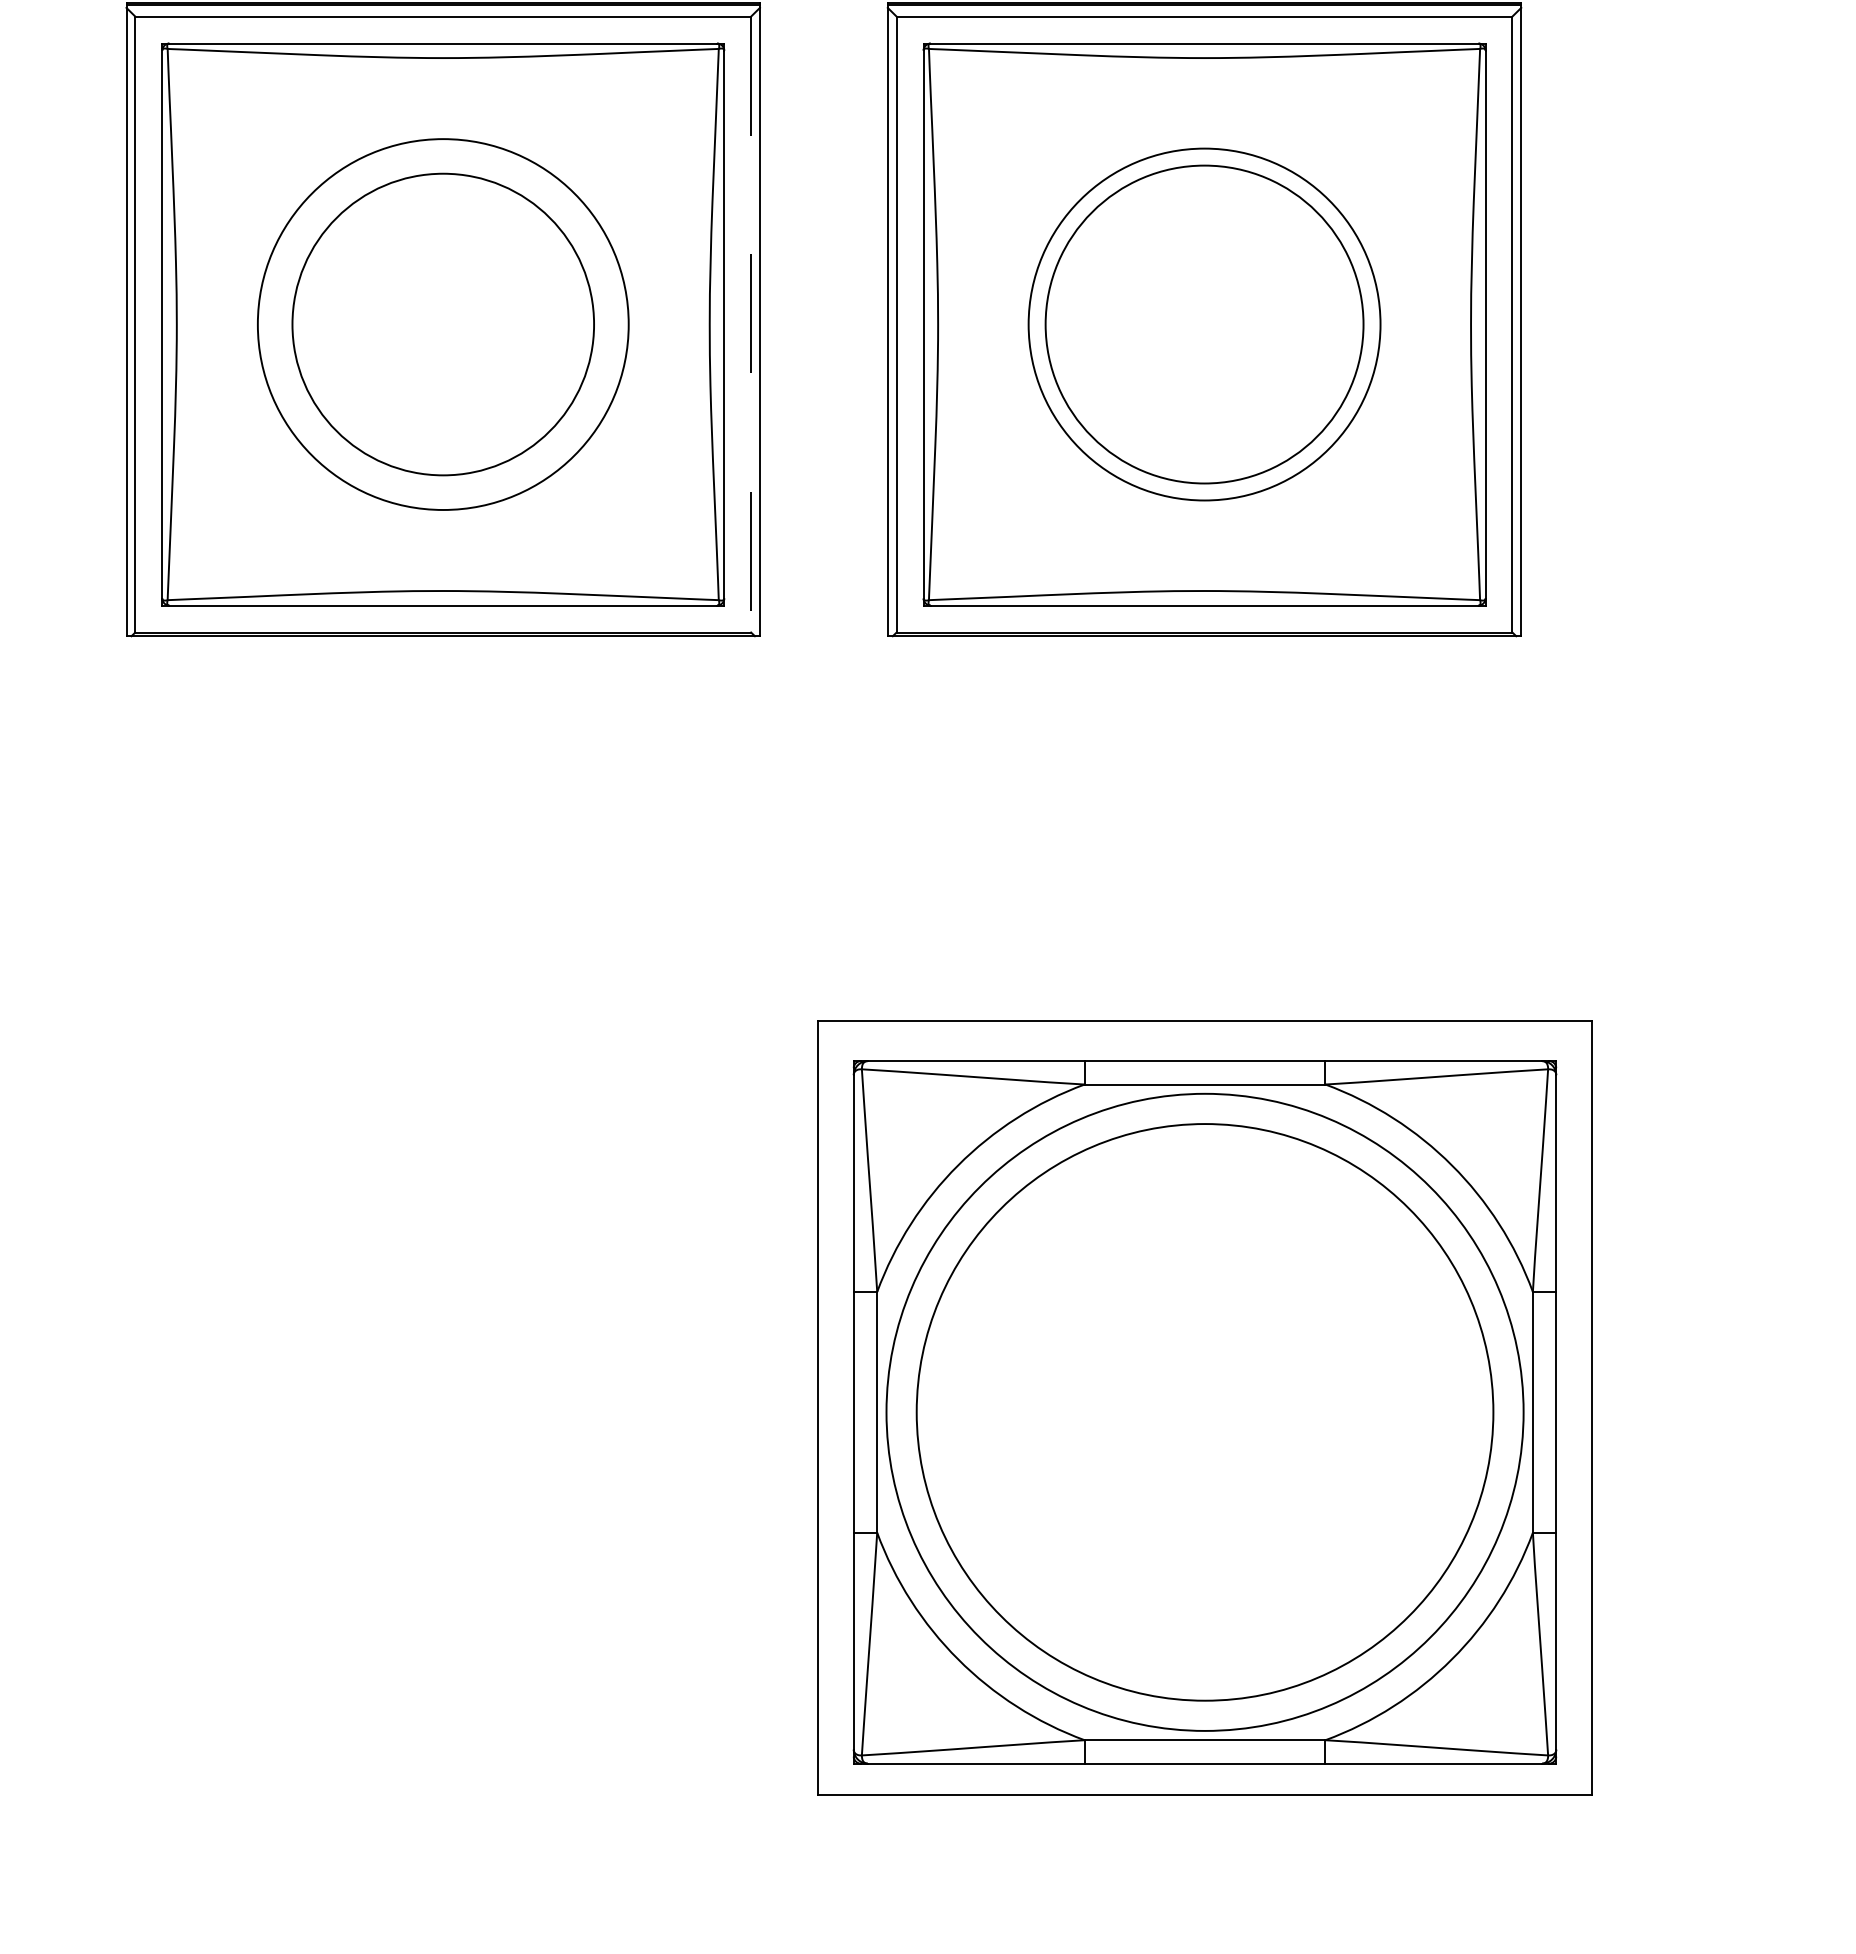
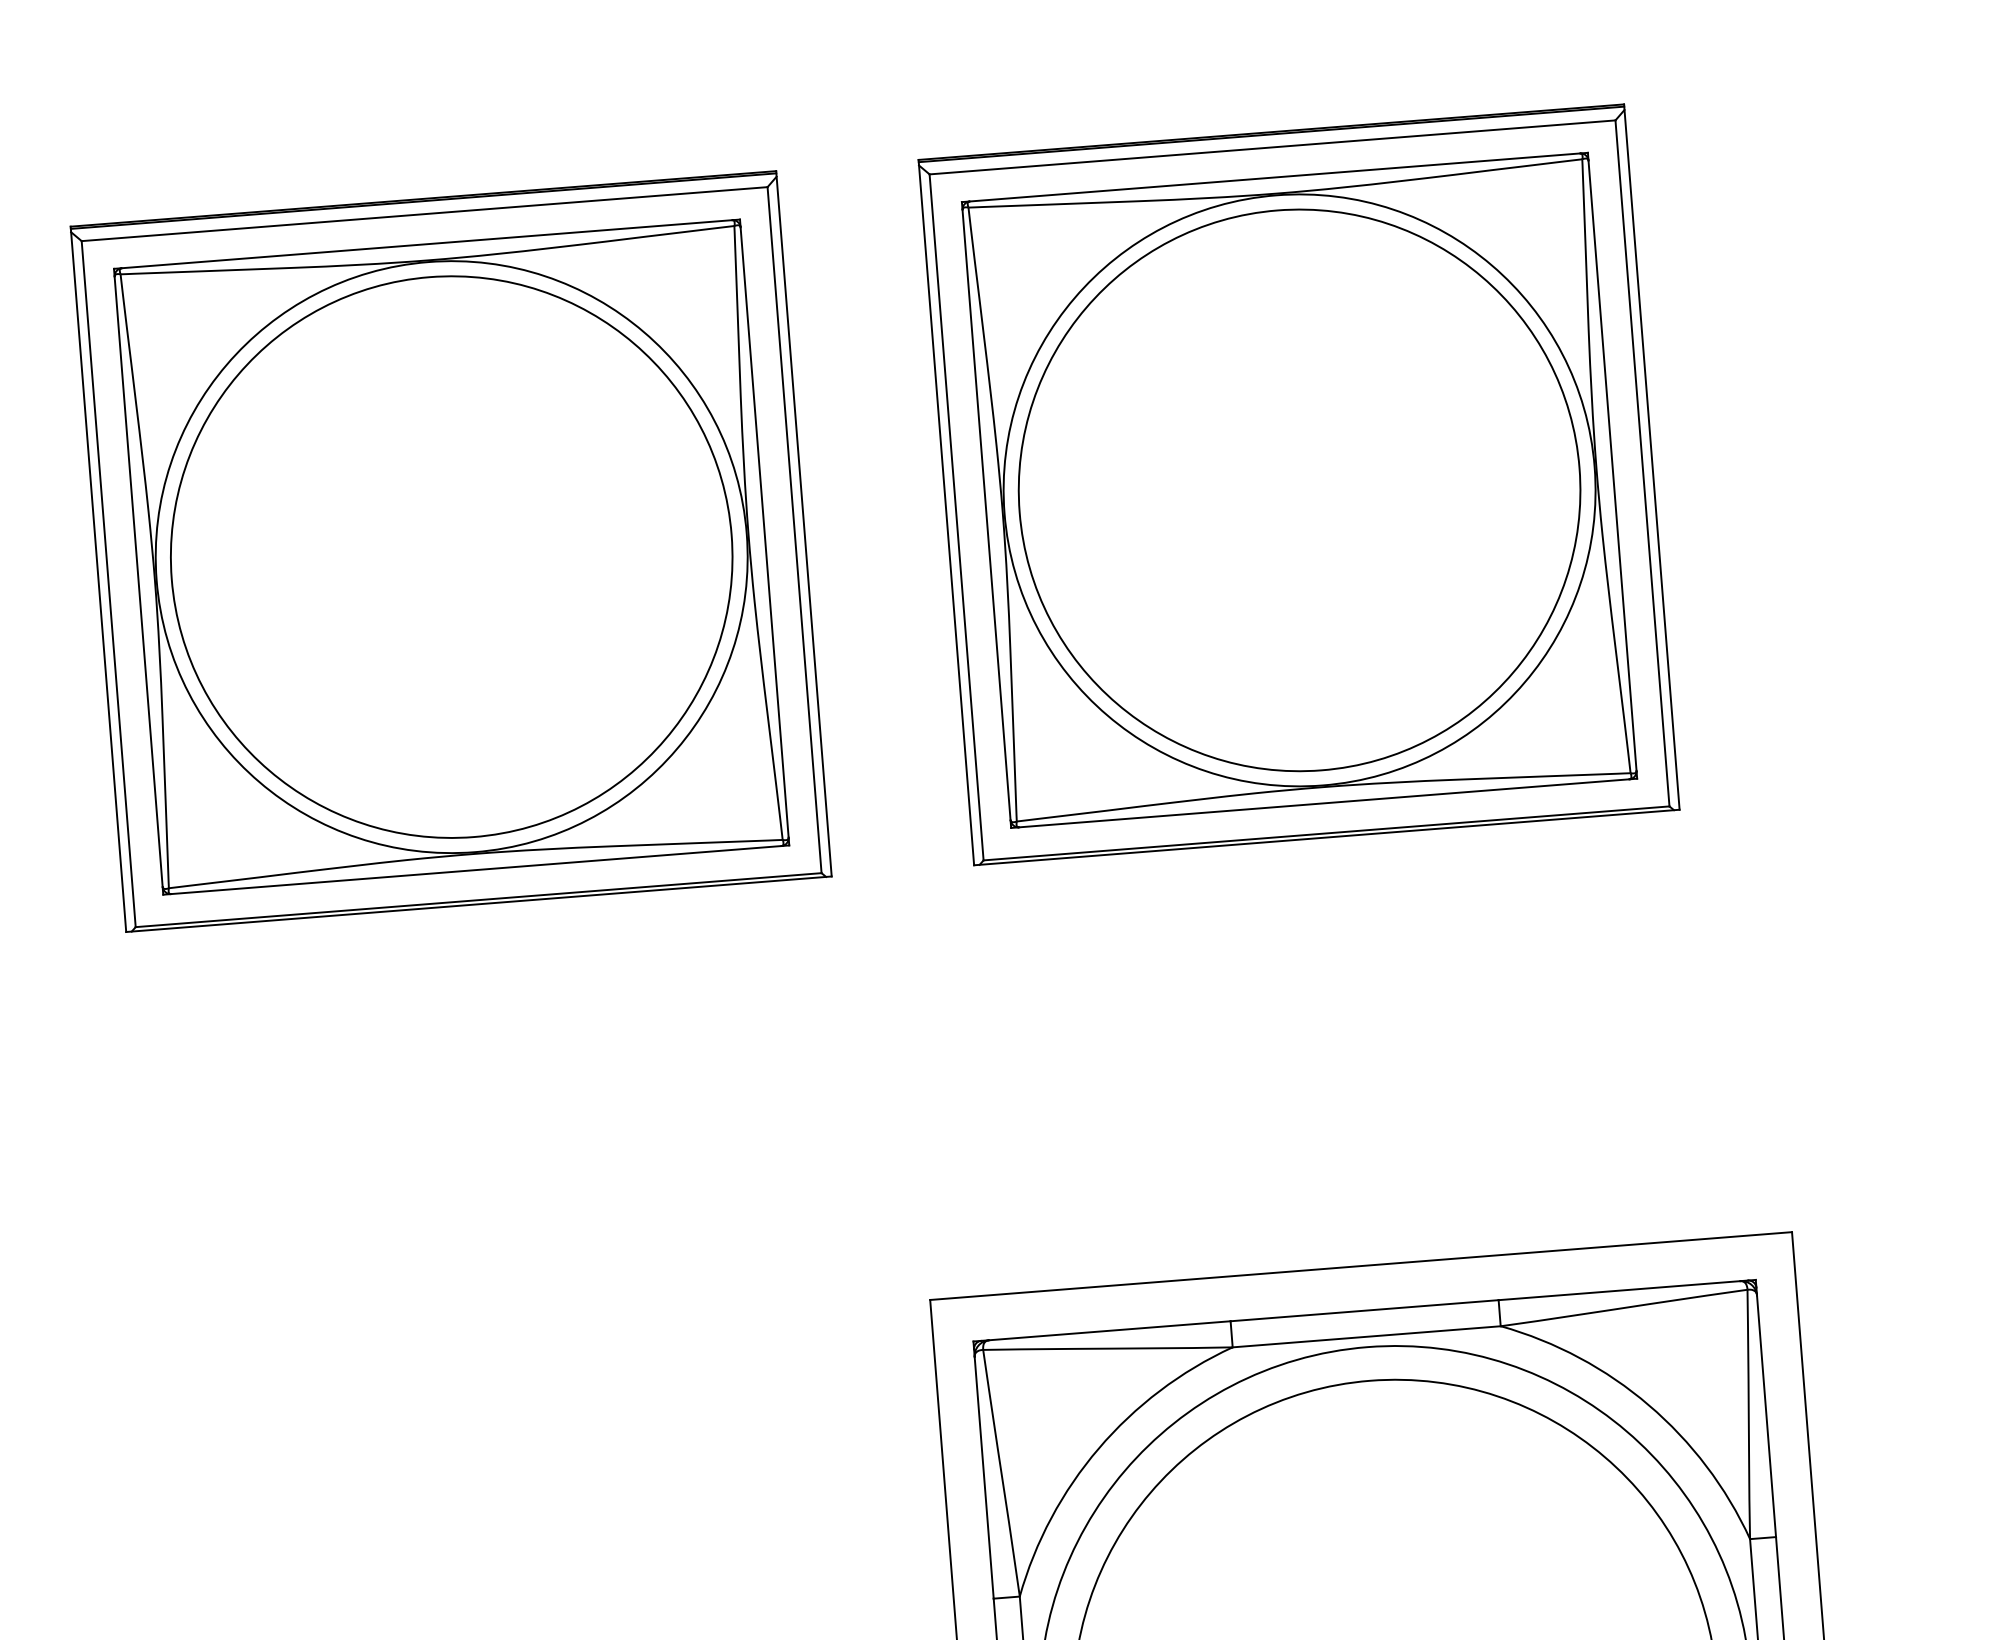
circle: (442, 324) -> (450, 557), size x1.67
circle: (443, 324) -> (451, 557), size x1.43
line: (751, 324) -> (794, 530), dashed -> solid
circle: (1204, 324) -> (1299, 490), size x1.43
circle: (1204, 324) -> (1299, 490), size x1.67

